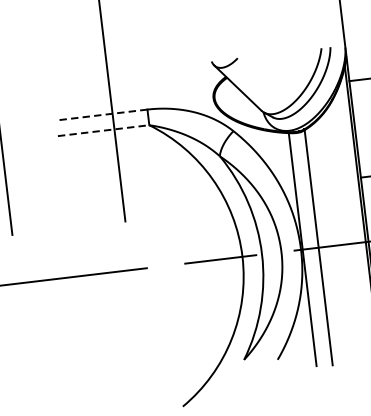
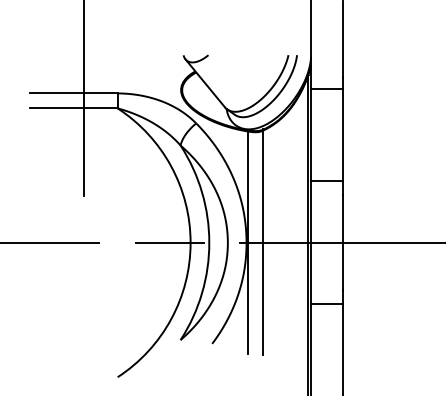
line: (101, 115) -> (73, 93), dashed -> solid
line: (103, 130) -> (73, 108), dashed -> solid

